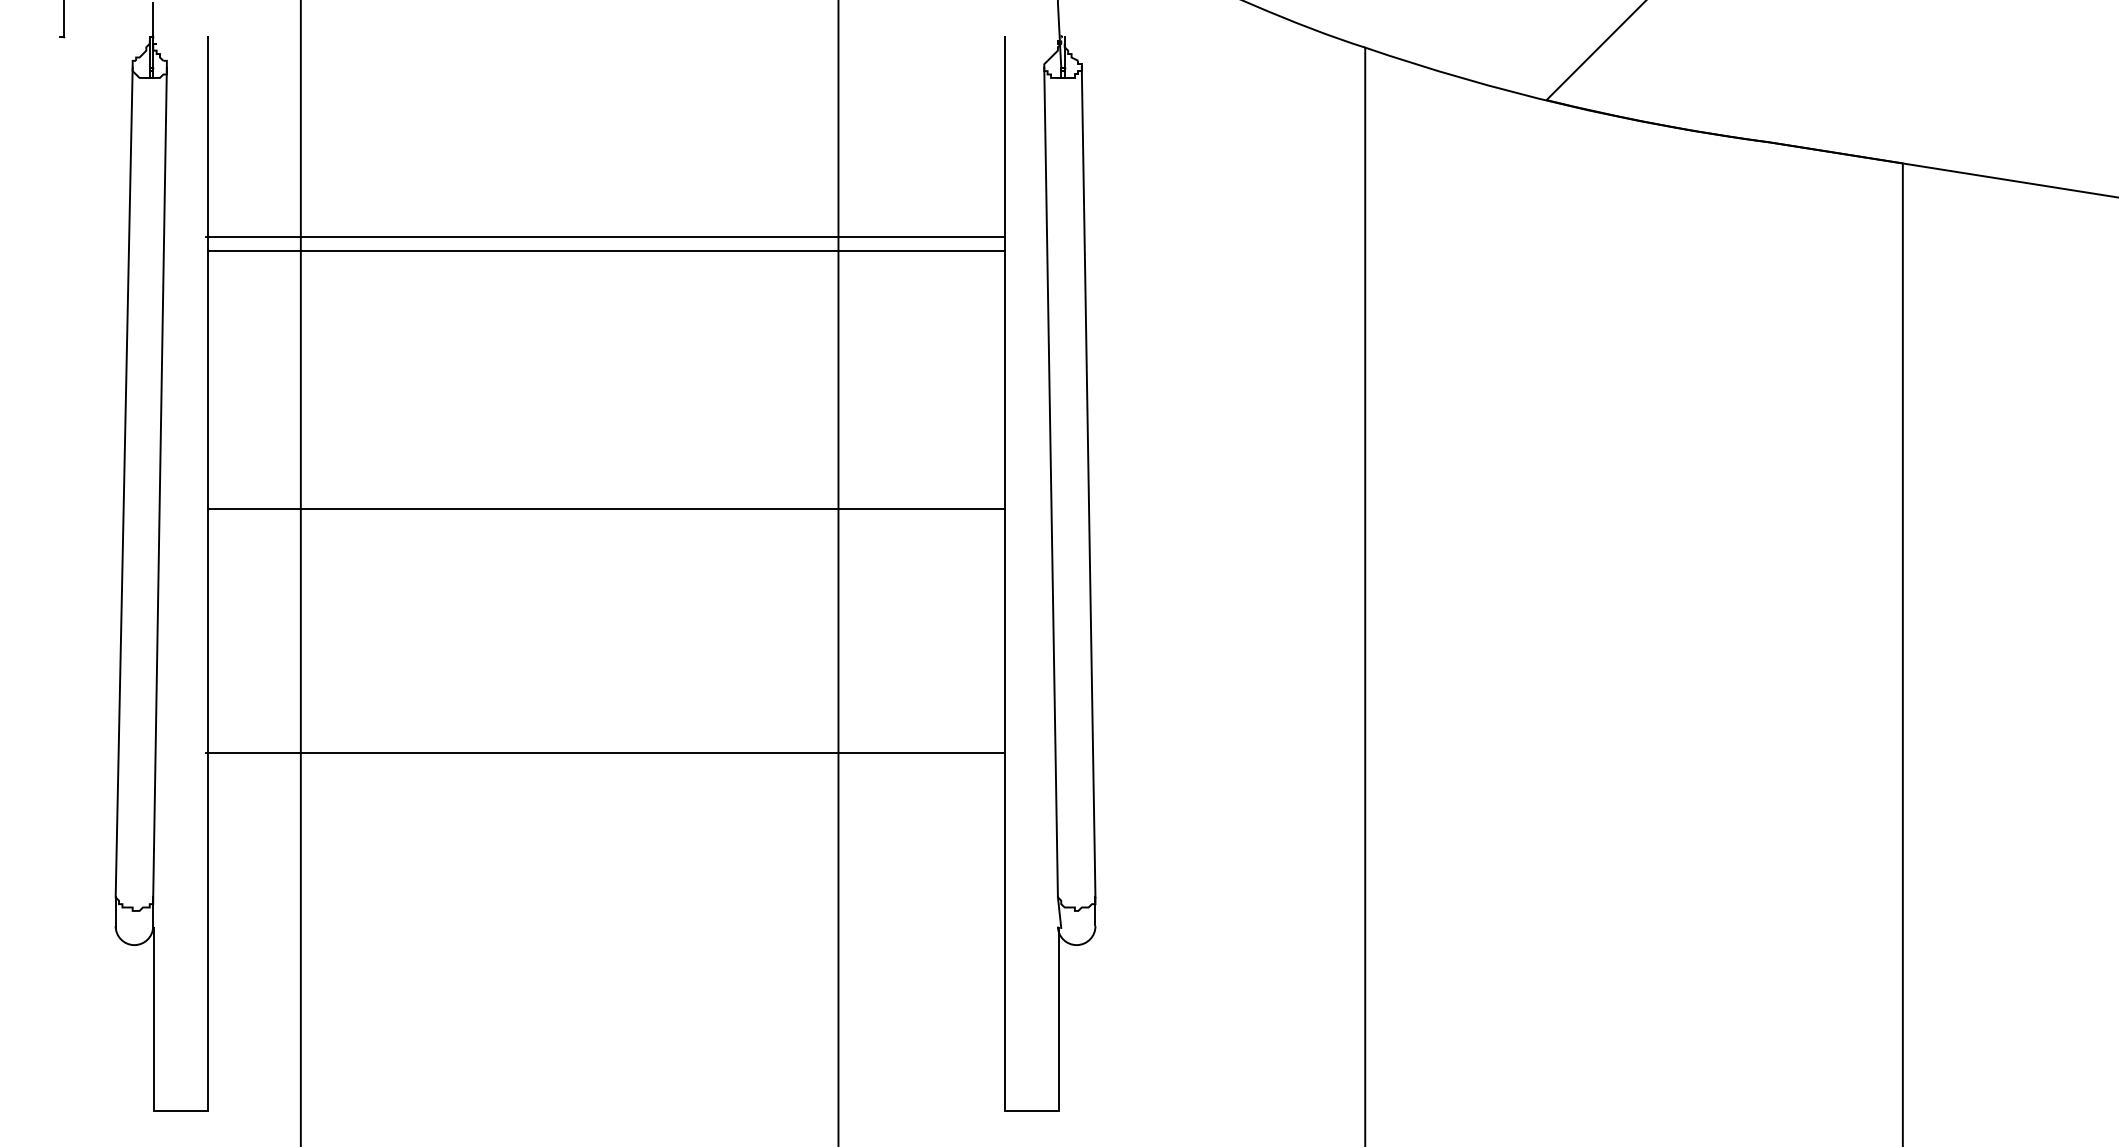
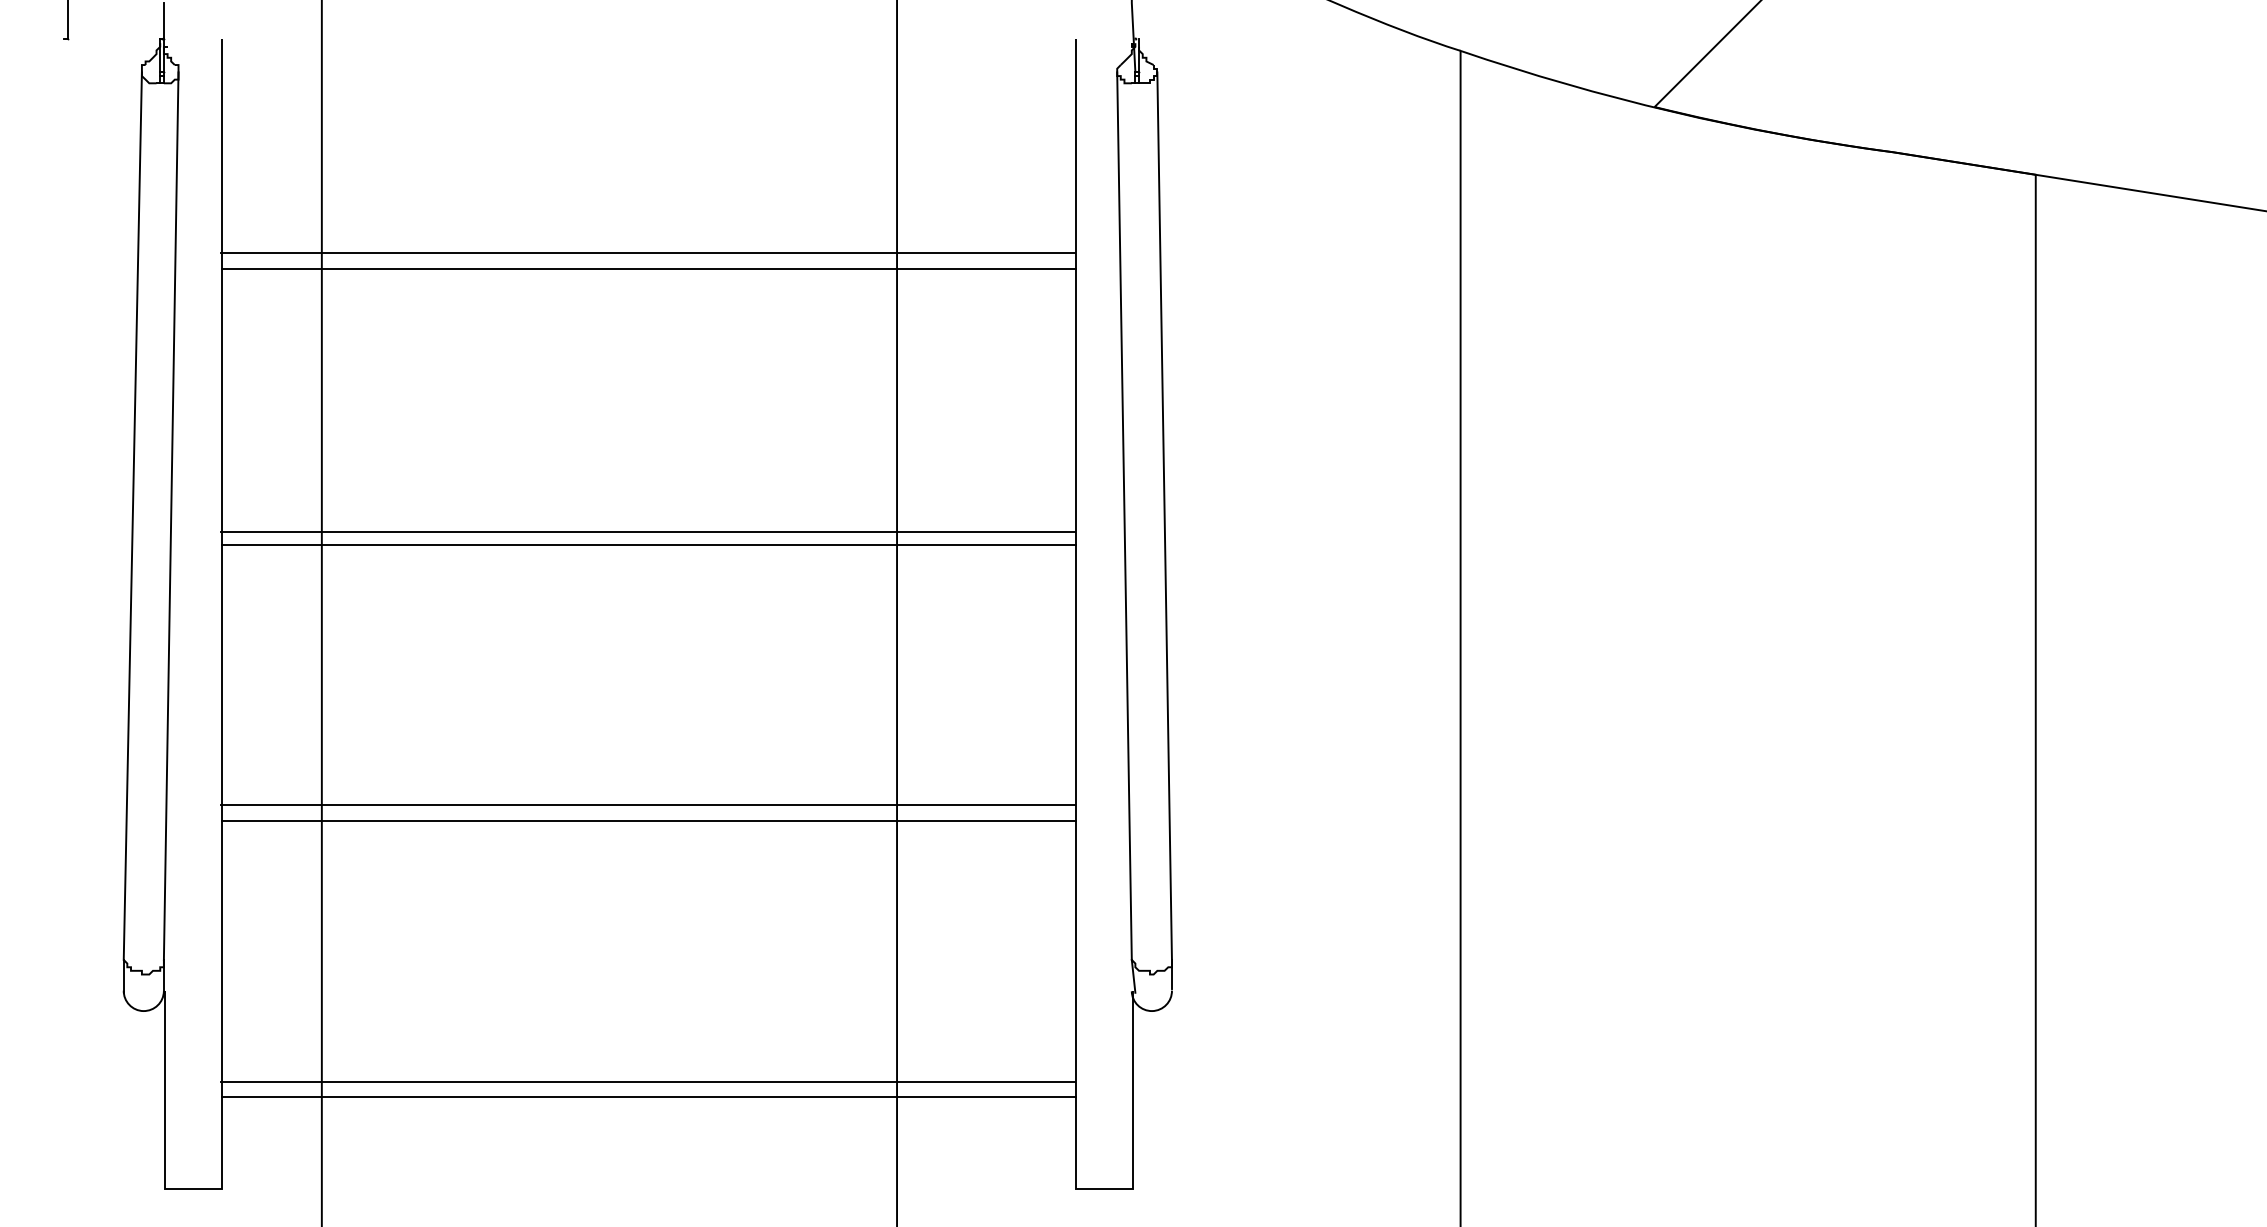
line: (605, 496) -> (647, 531), added
line: (606, 766) -> (648, 820), added
line: (605, 1010) -> (647, 1081), added
line: (606, 1024) -> (648, 1096), added

